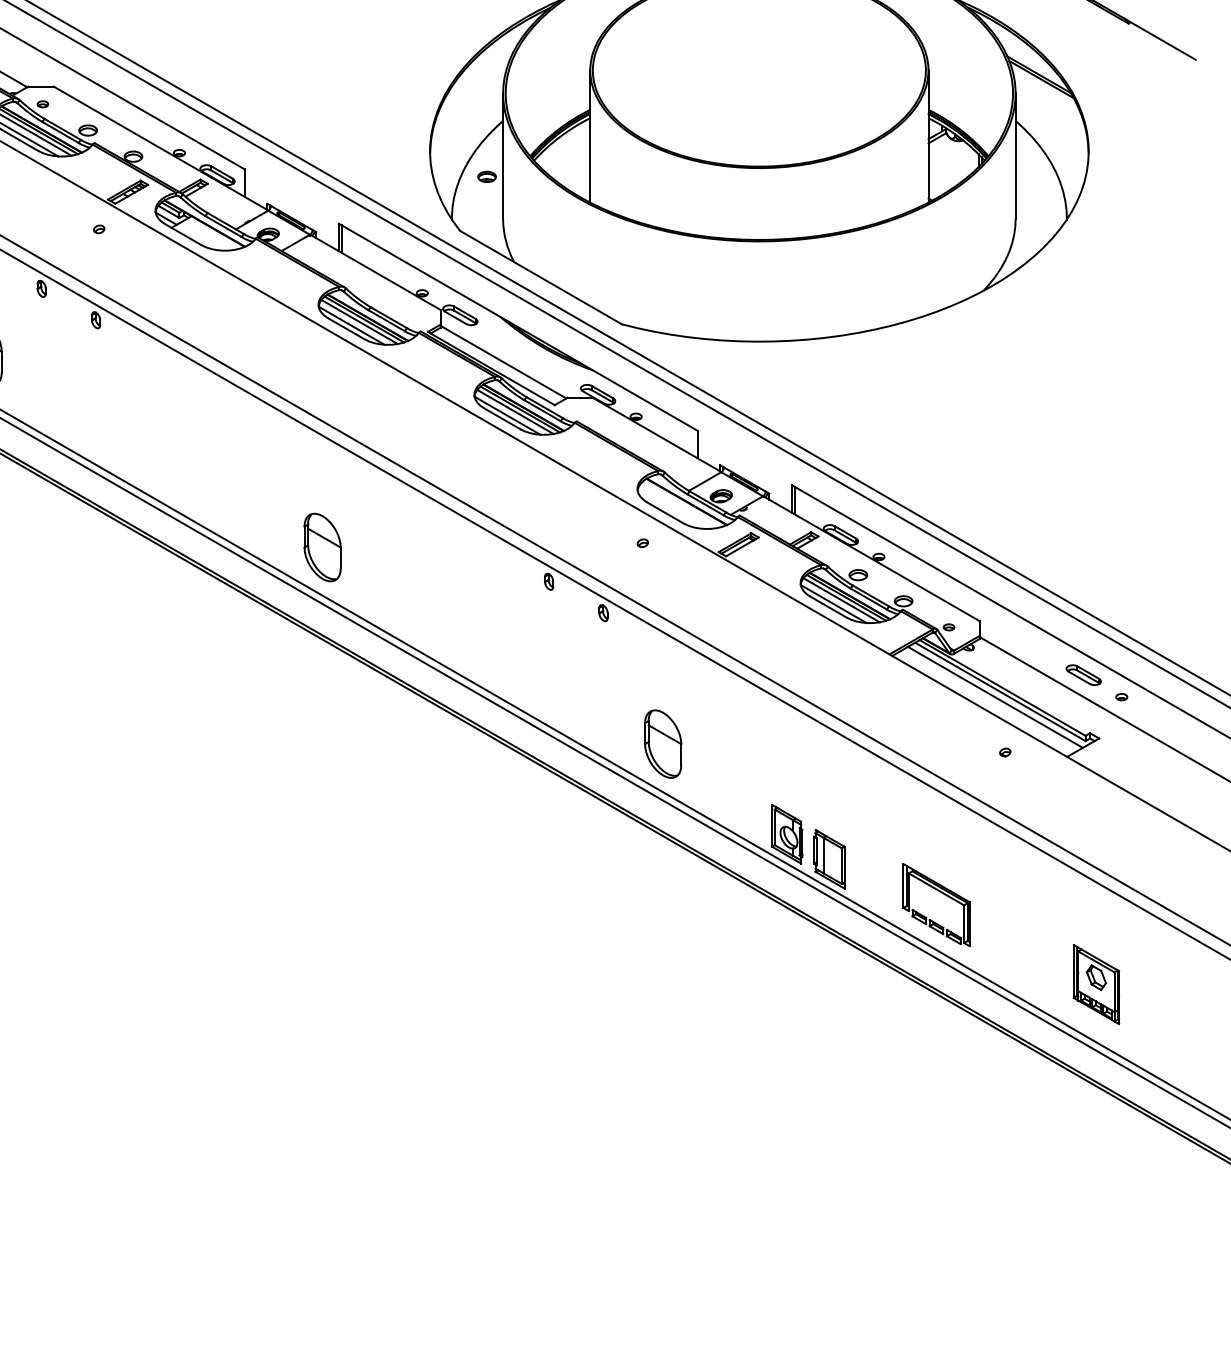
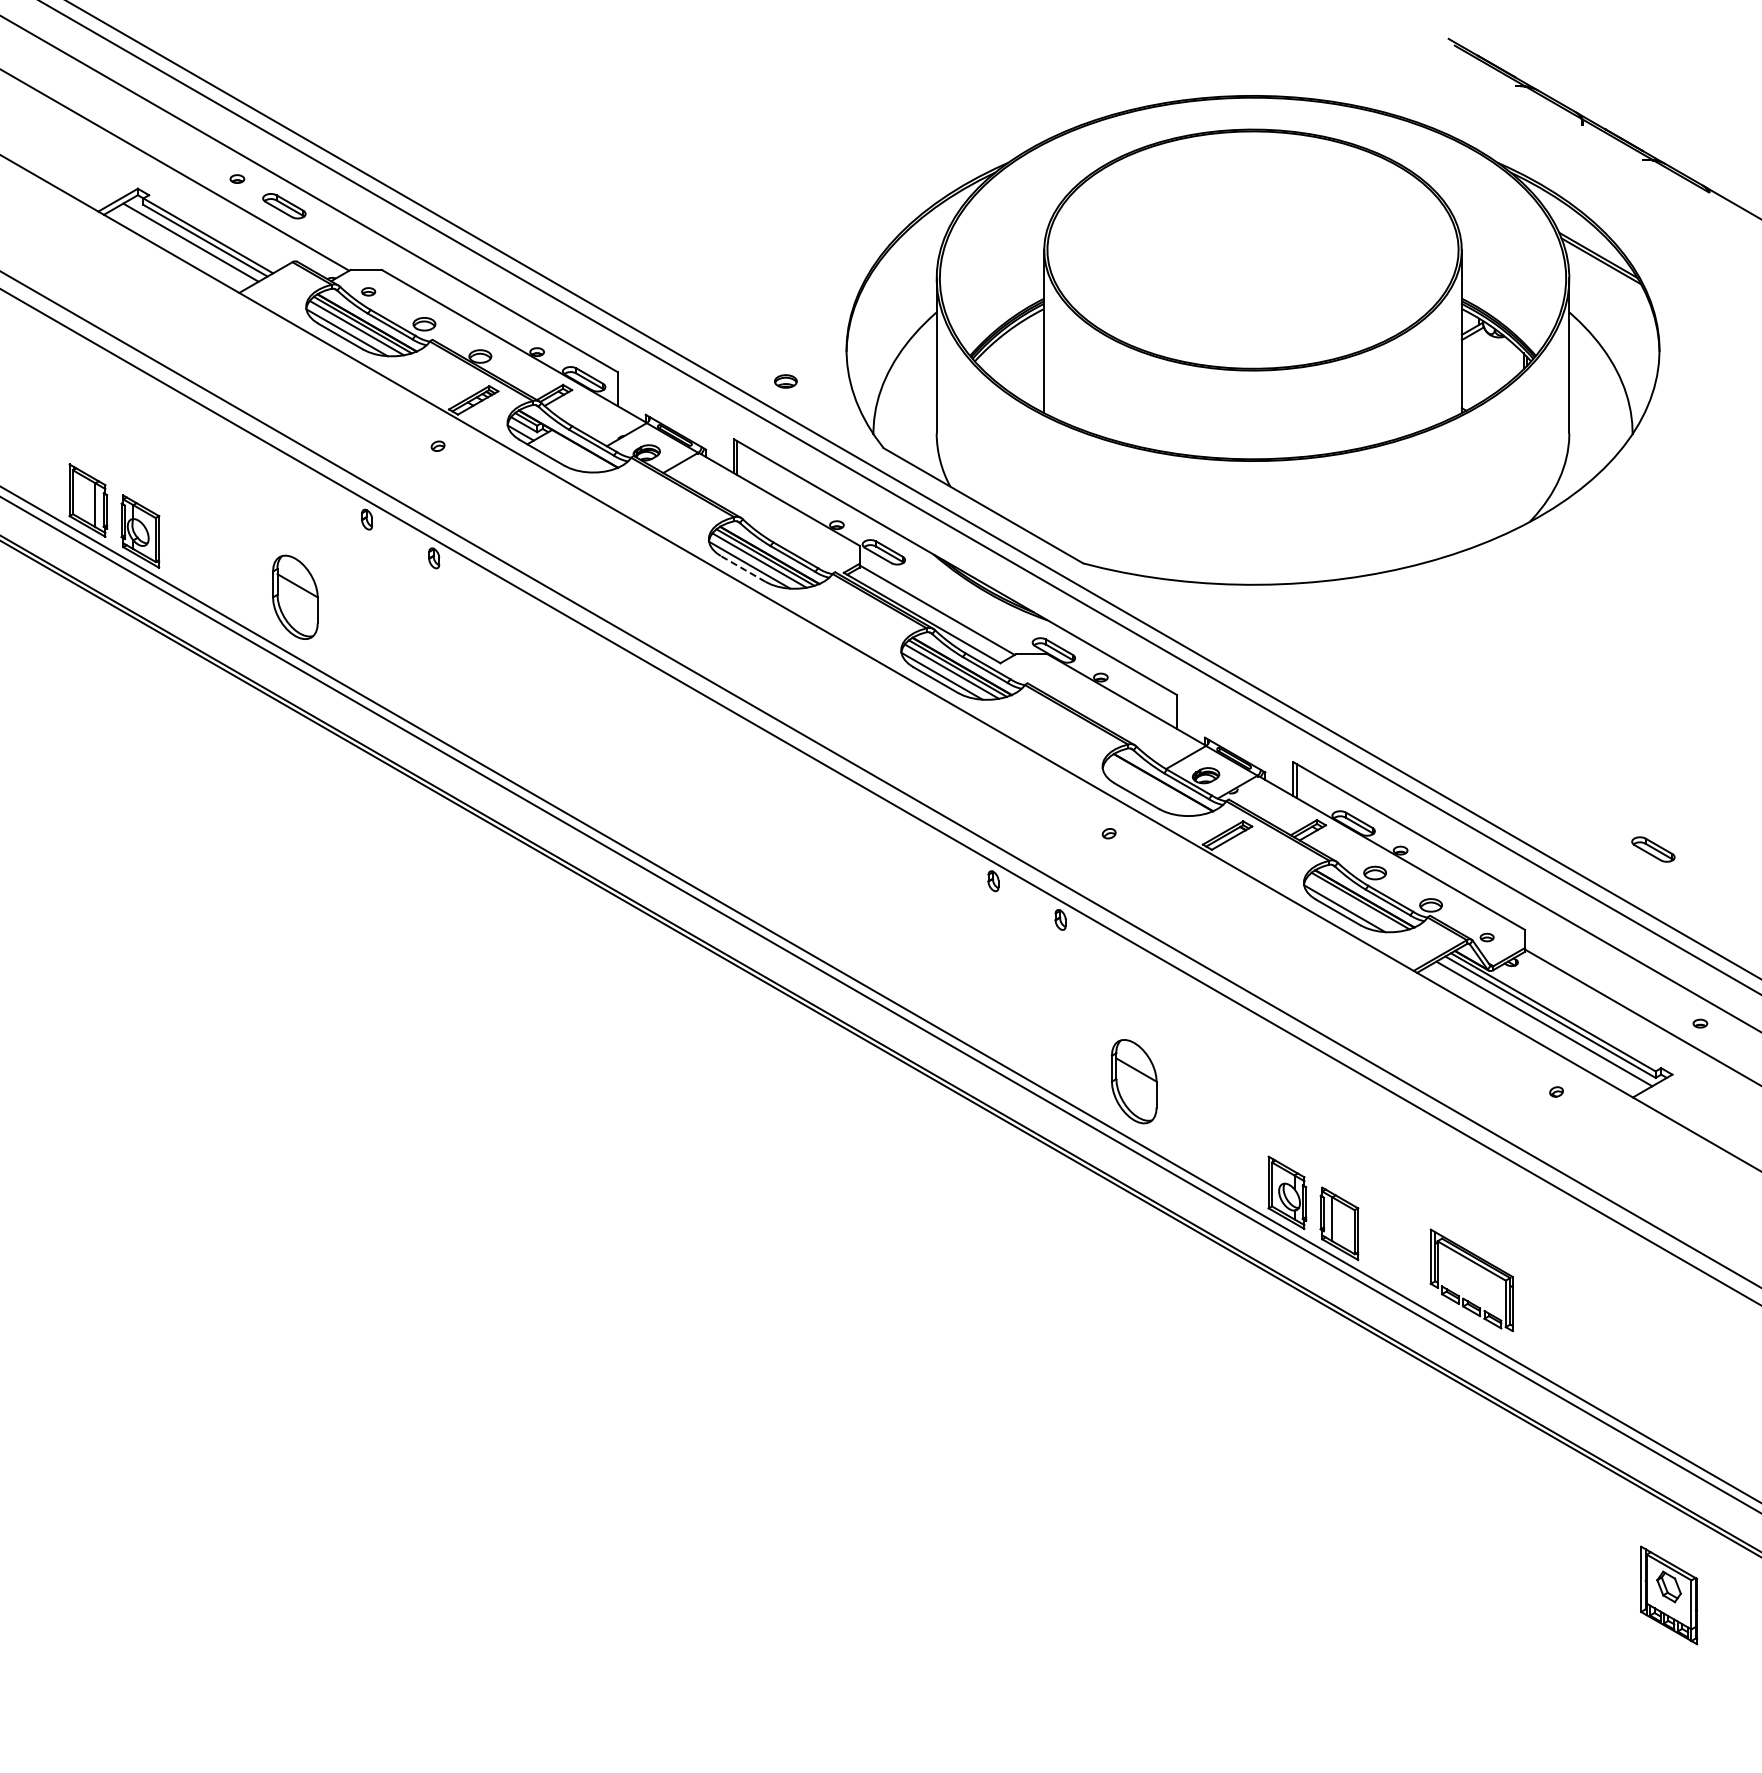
part: (486, 176) -> (785, 381), moved
line: (346, 328) -> (743, 568), solid -> dashed
part: (322, 547) -> (713, 838), removed
line: (841, 599) -> (1354, 903), removed
part: (1083, 675) -> (1653, 849), moved
part: (1096, 984) -> (1669, 1595), moved

